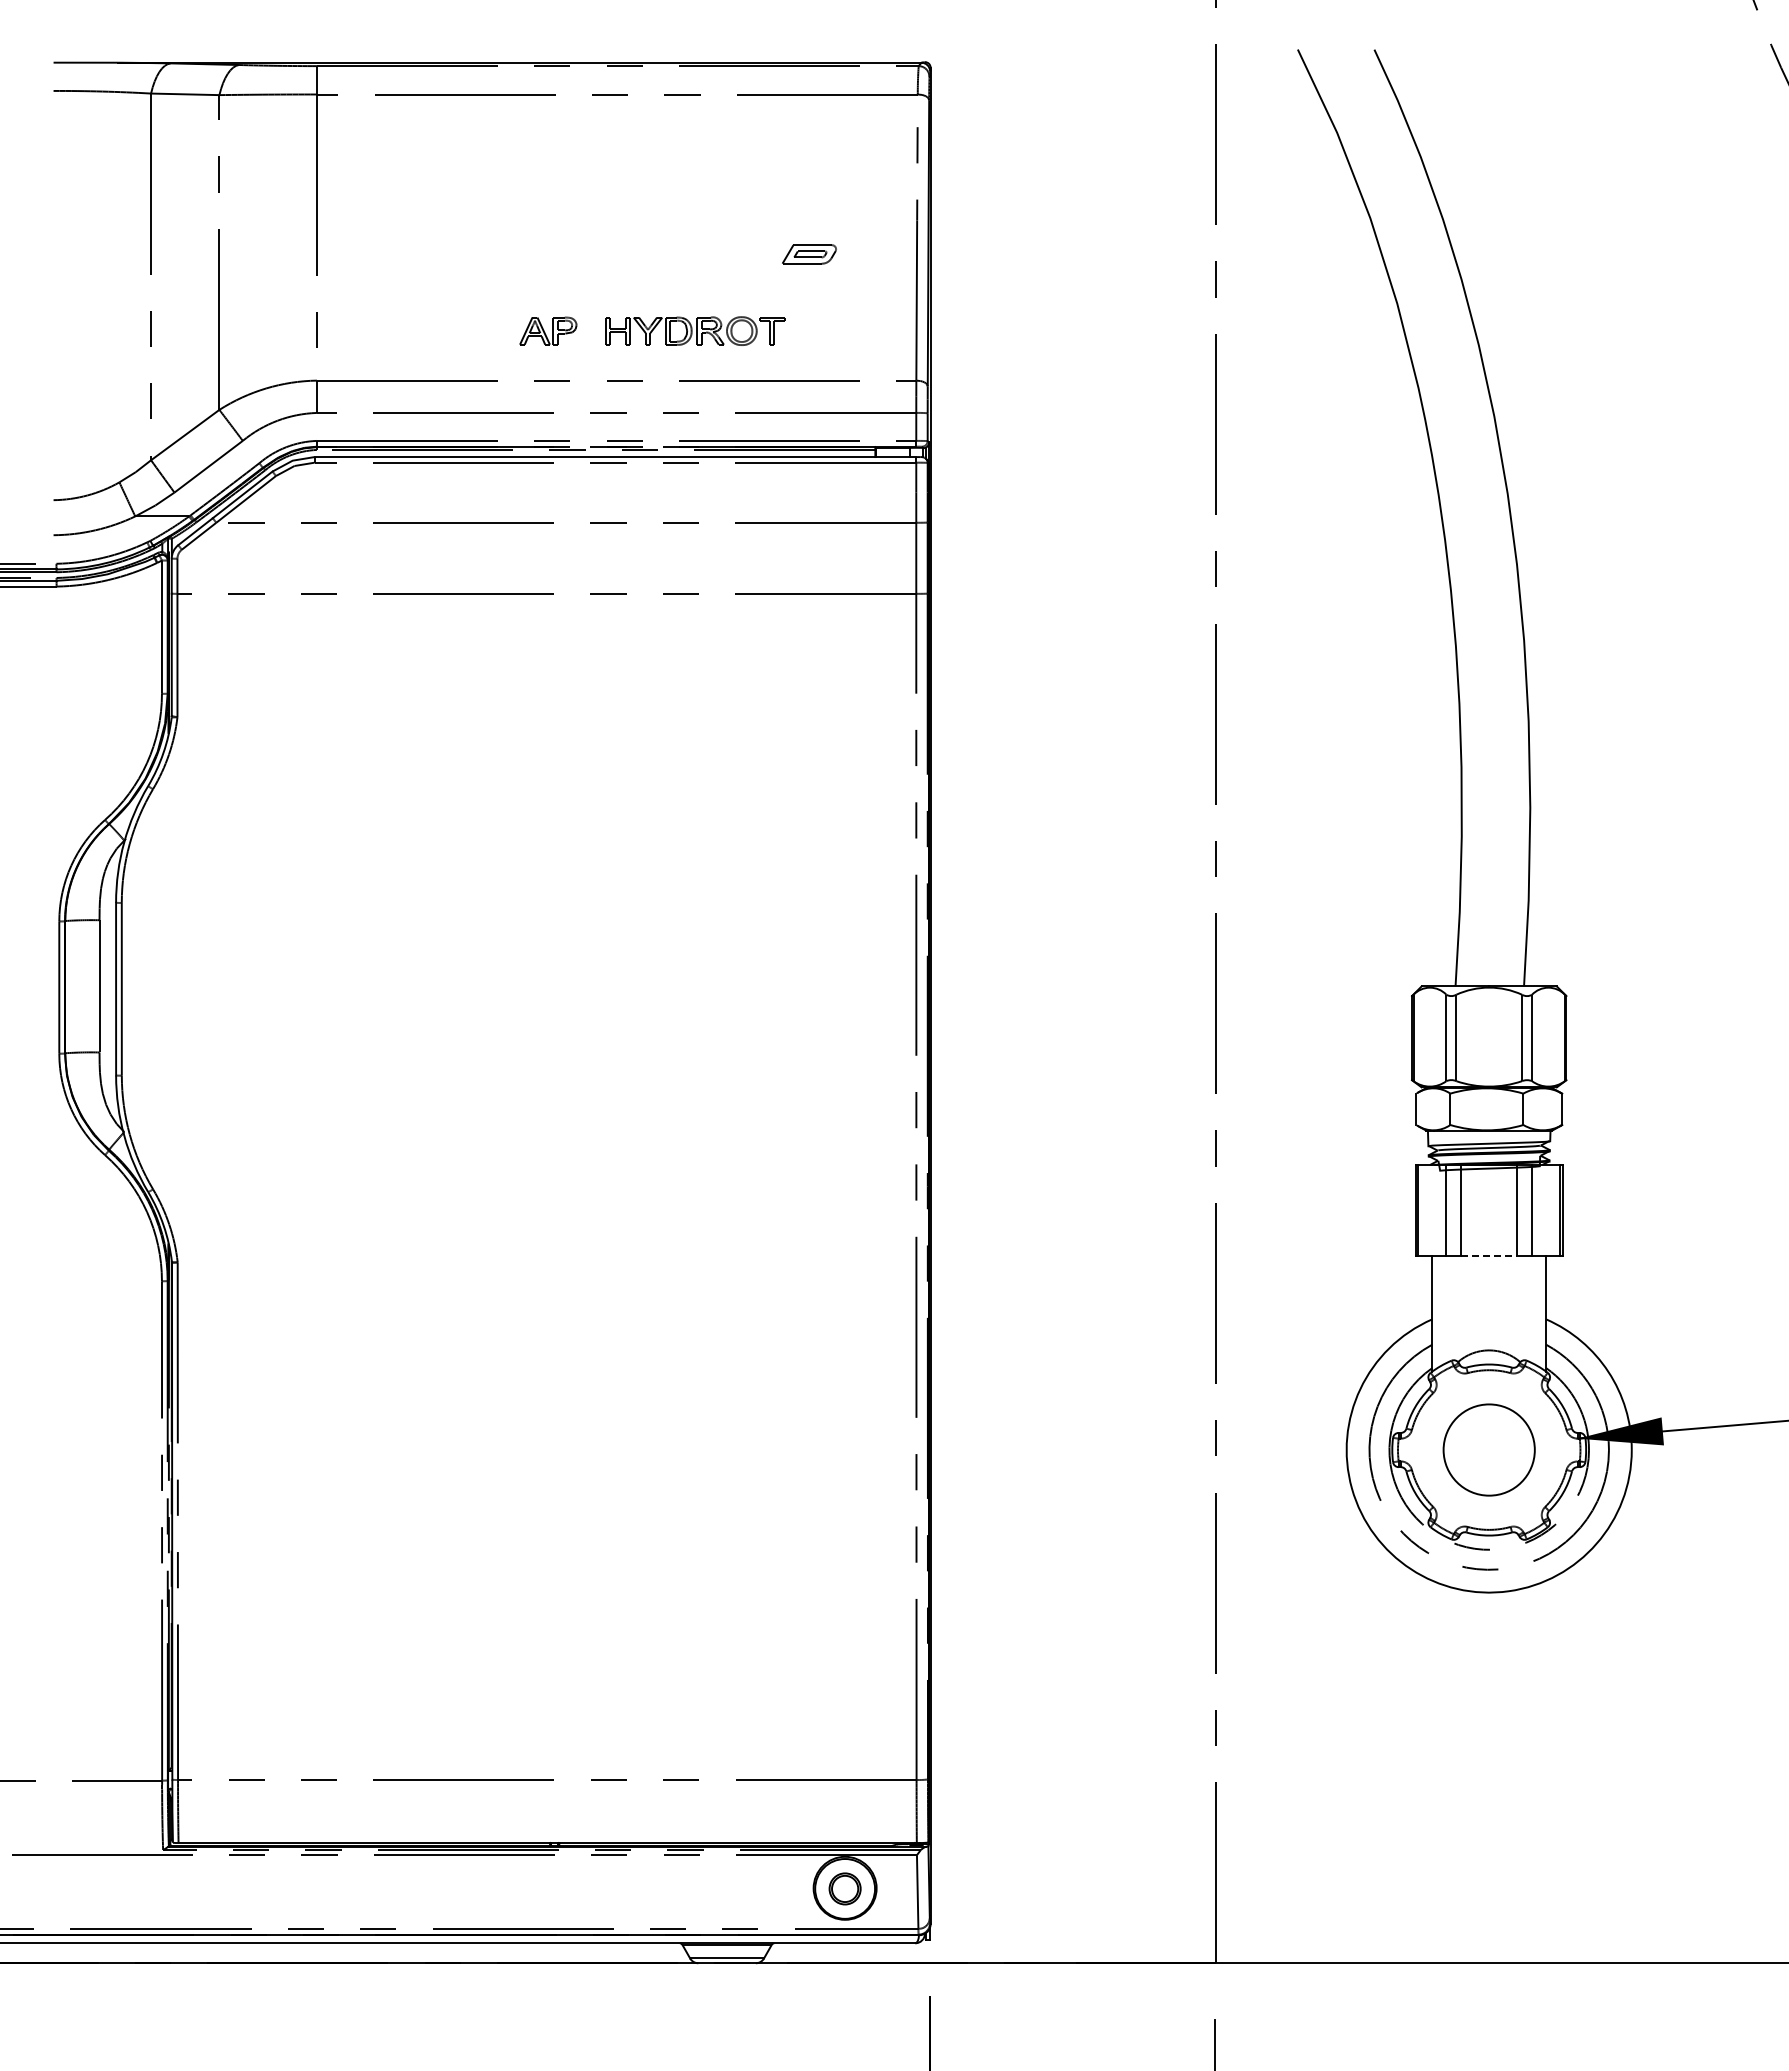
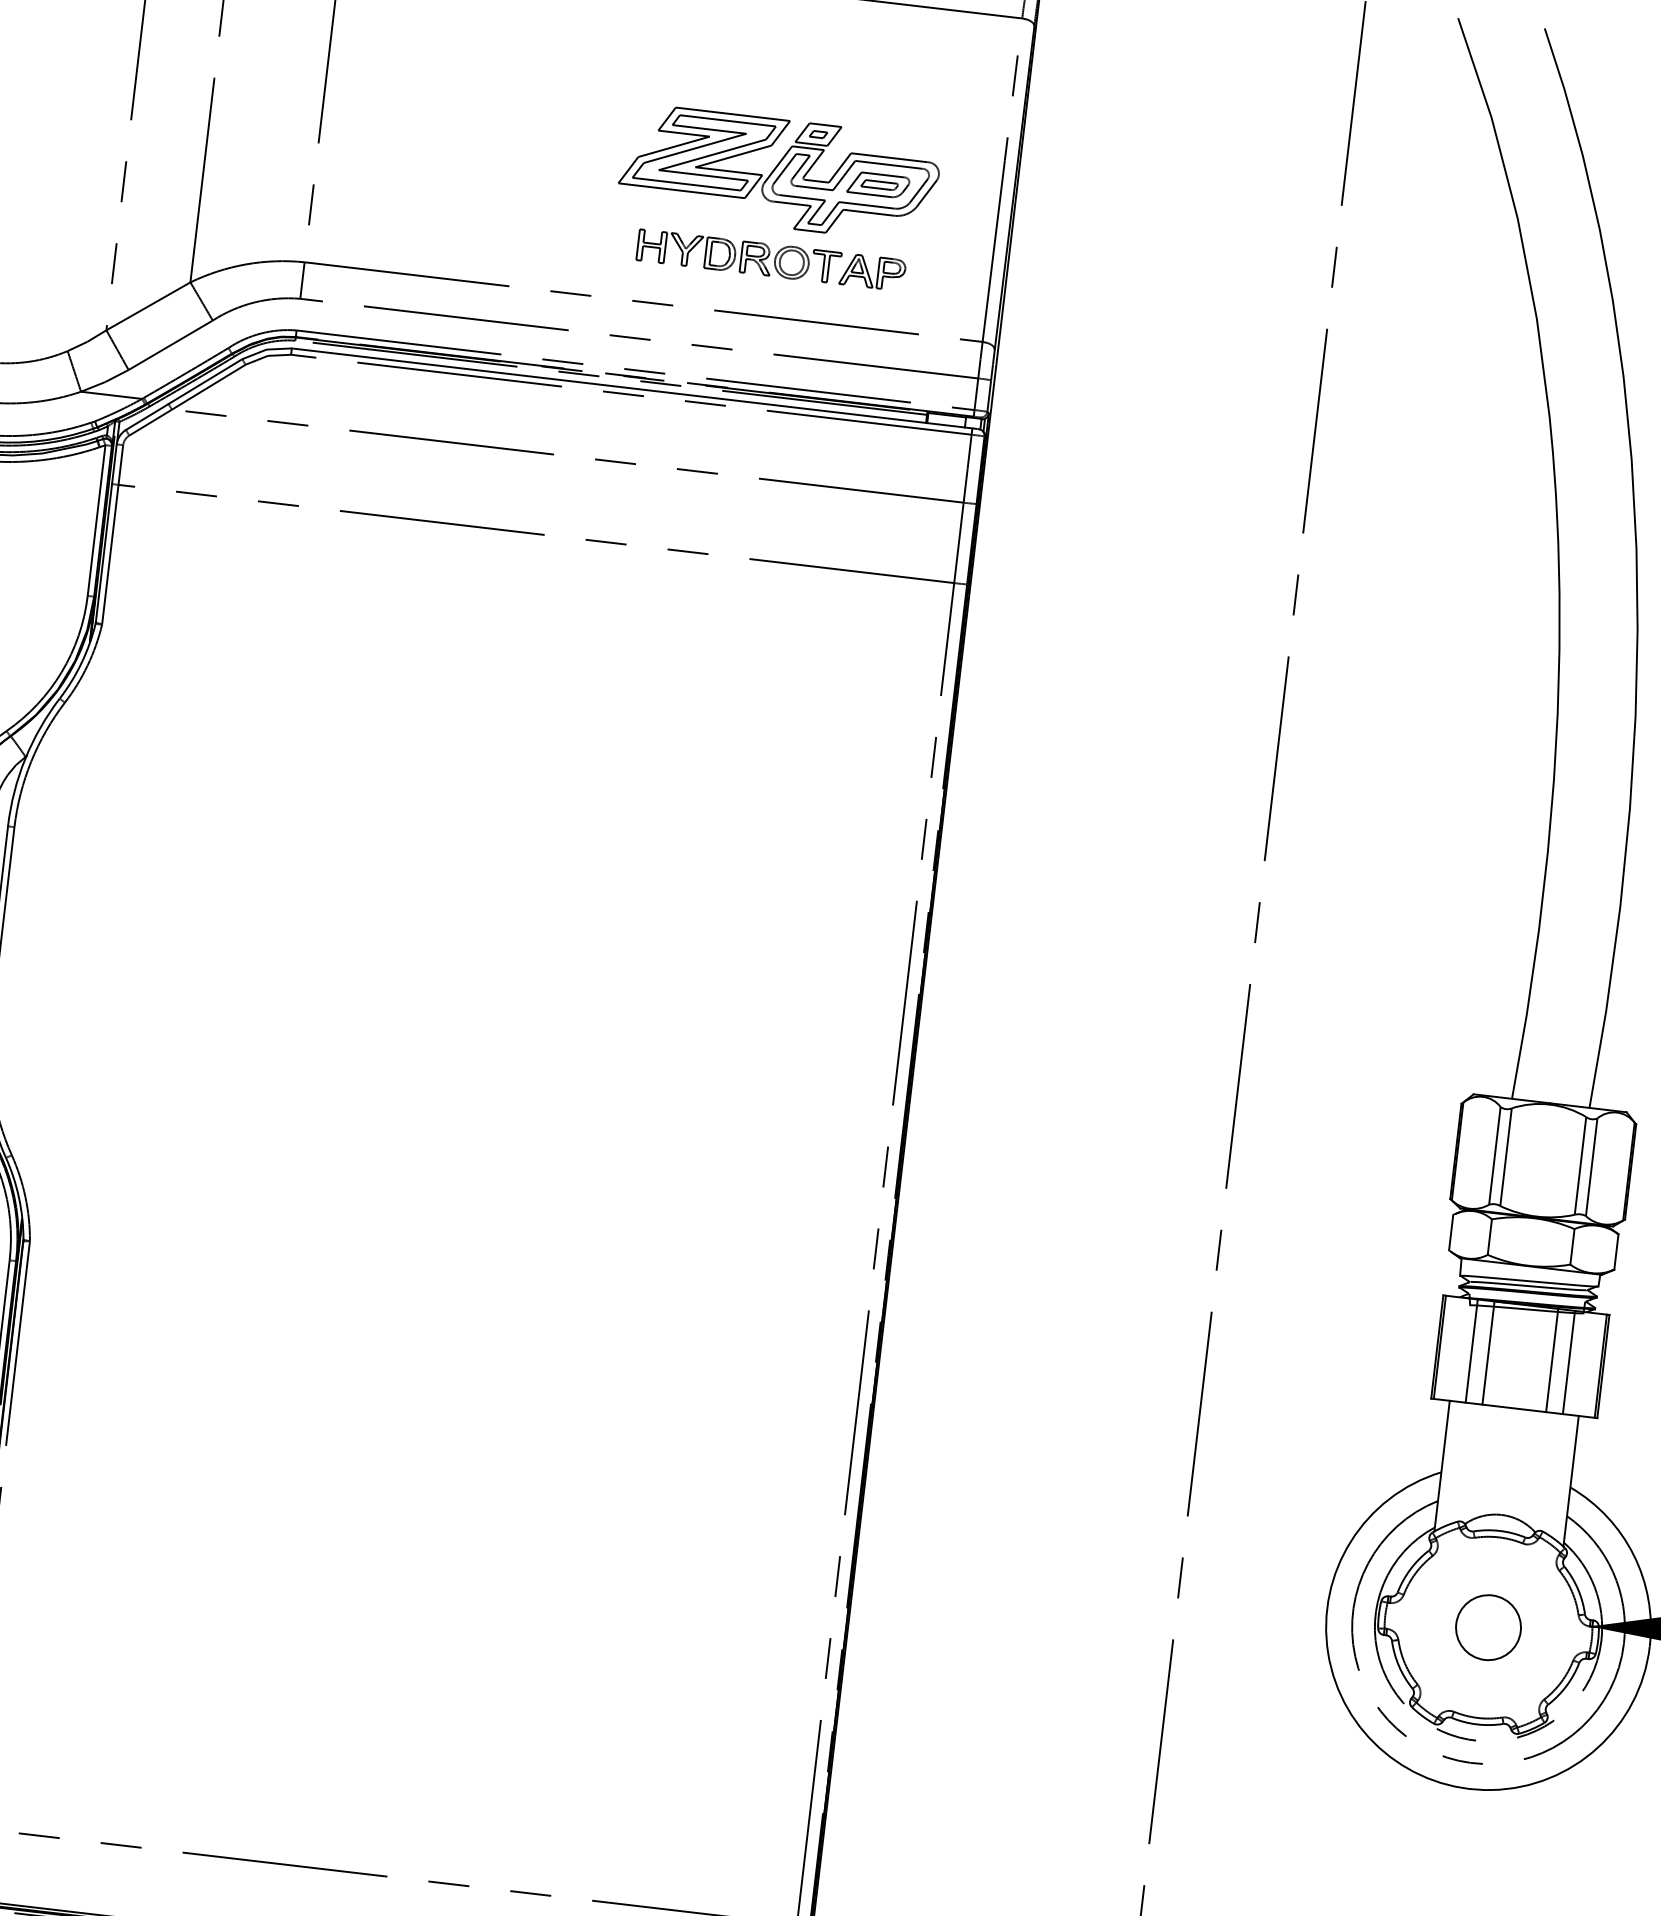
part: (721, 254) -> (778, 173), added
part: (548, 330) -> (872, 271), moved
line: (1489, 1256) -> (1514, 1408), dashed -> solid
circle: (1488, 1449) -> (1487, 1626), size x0.62

